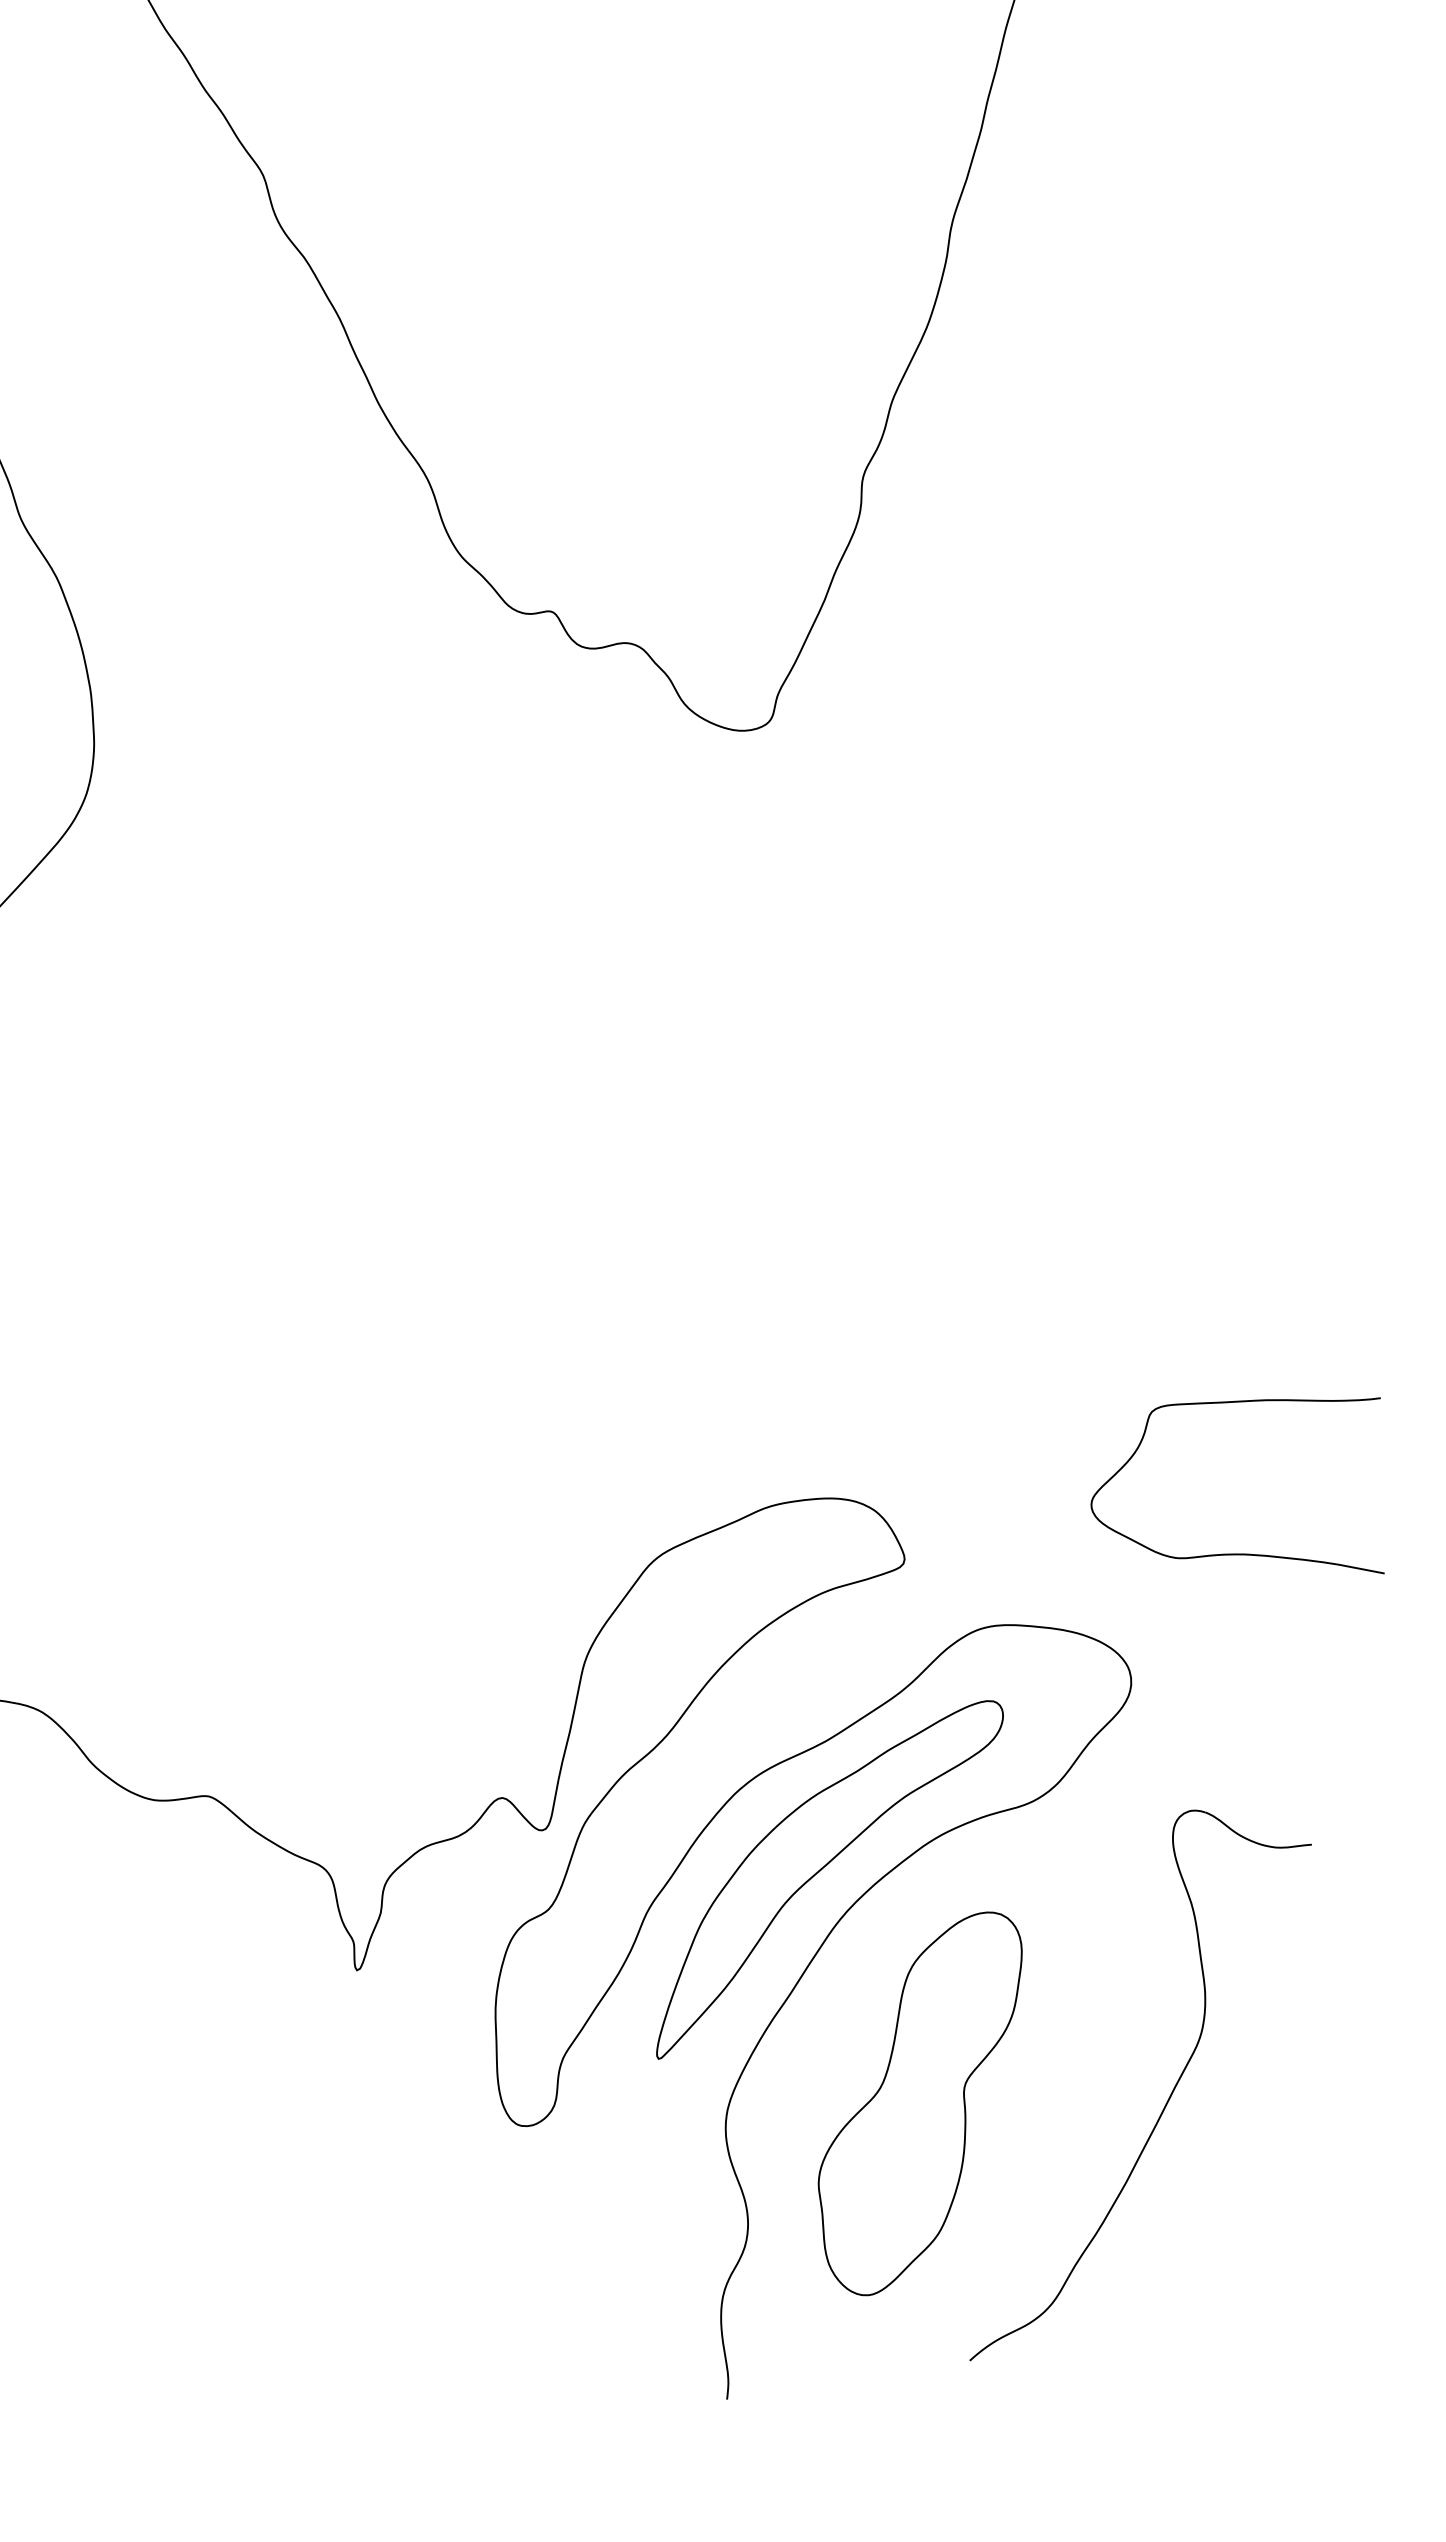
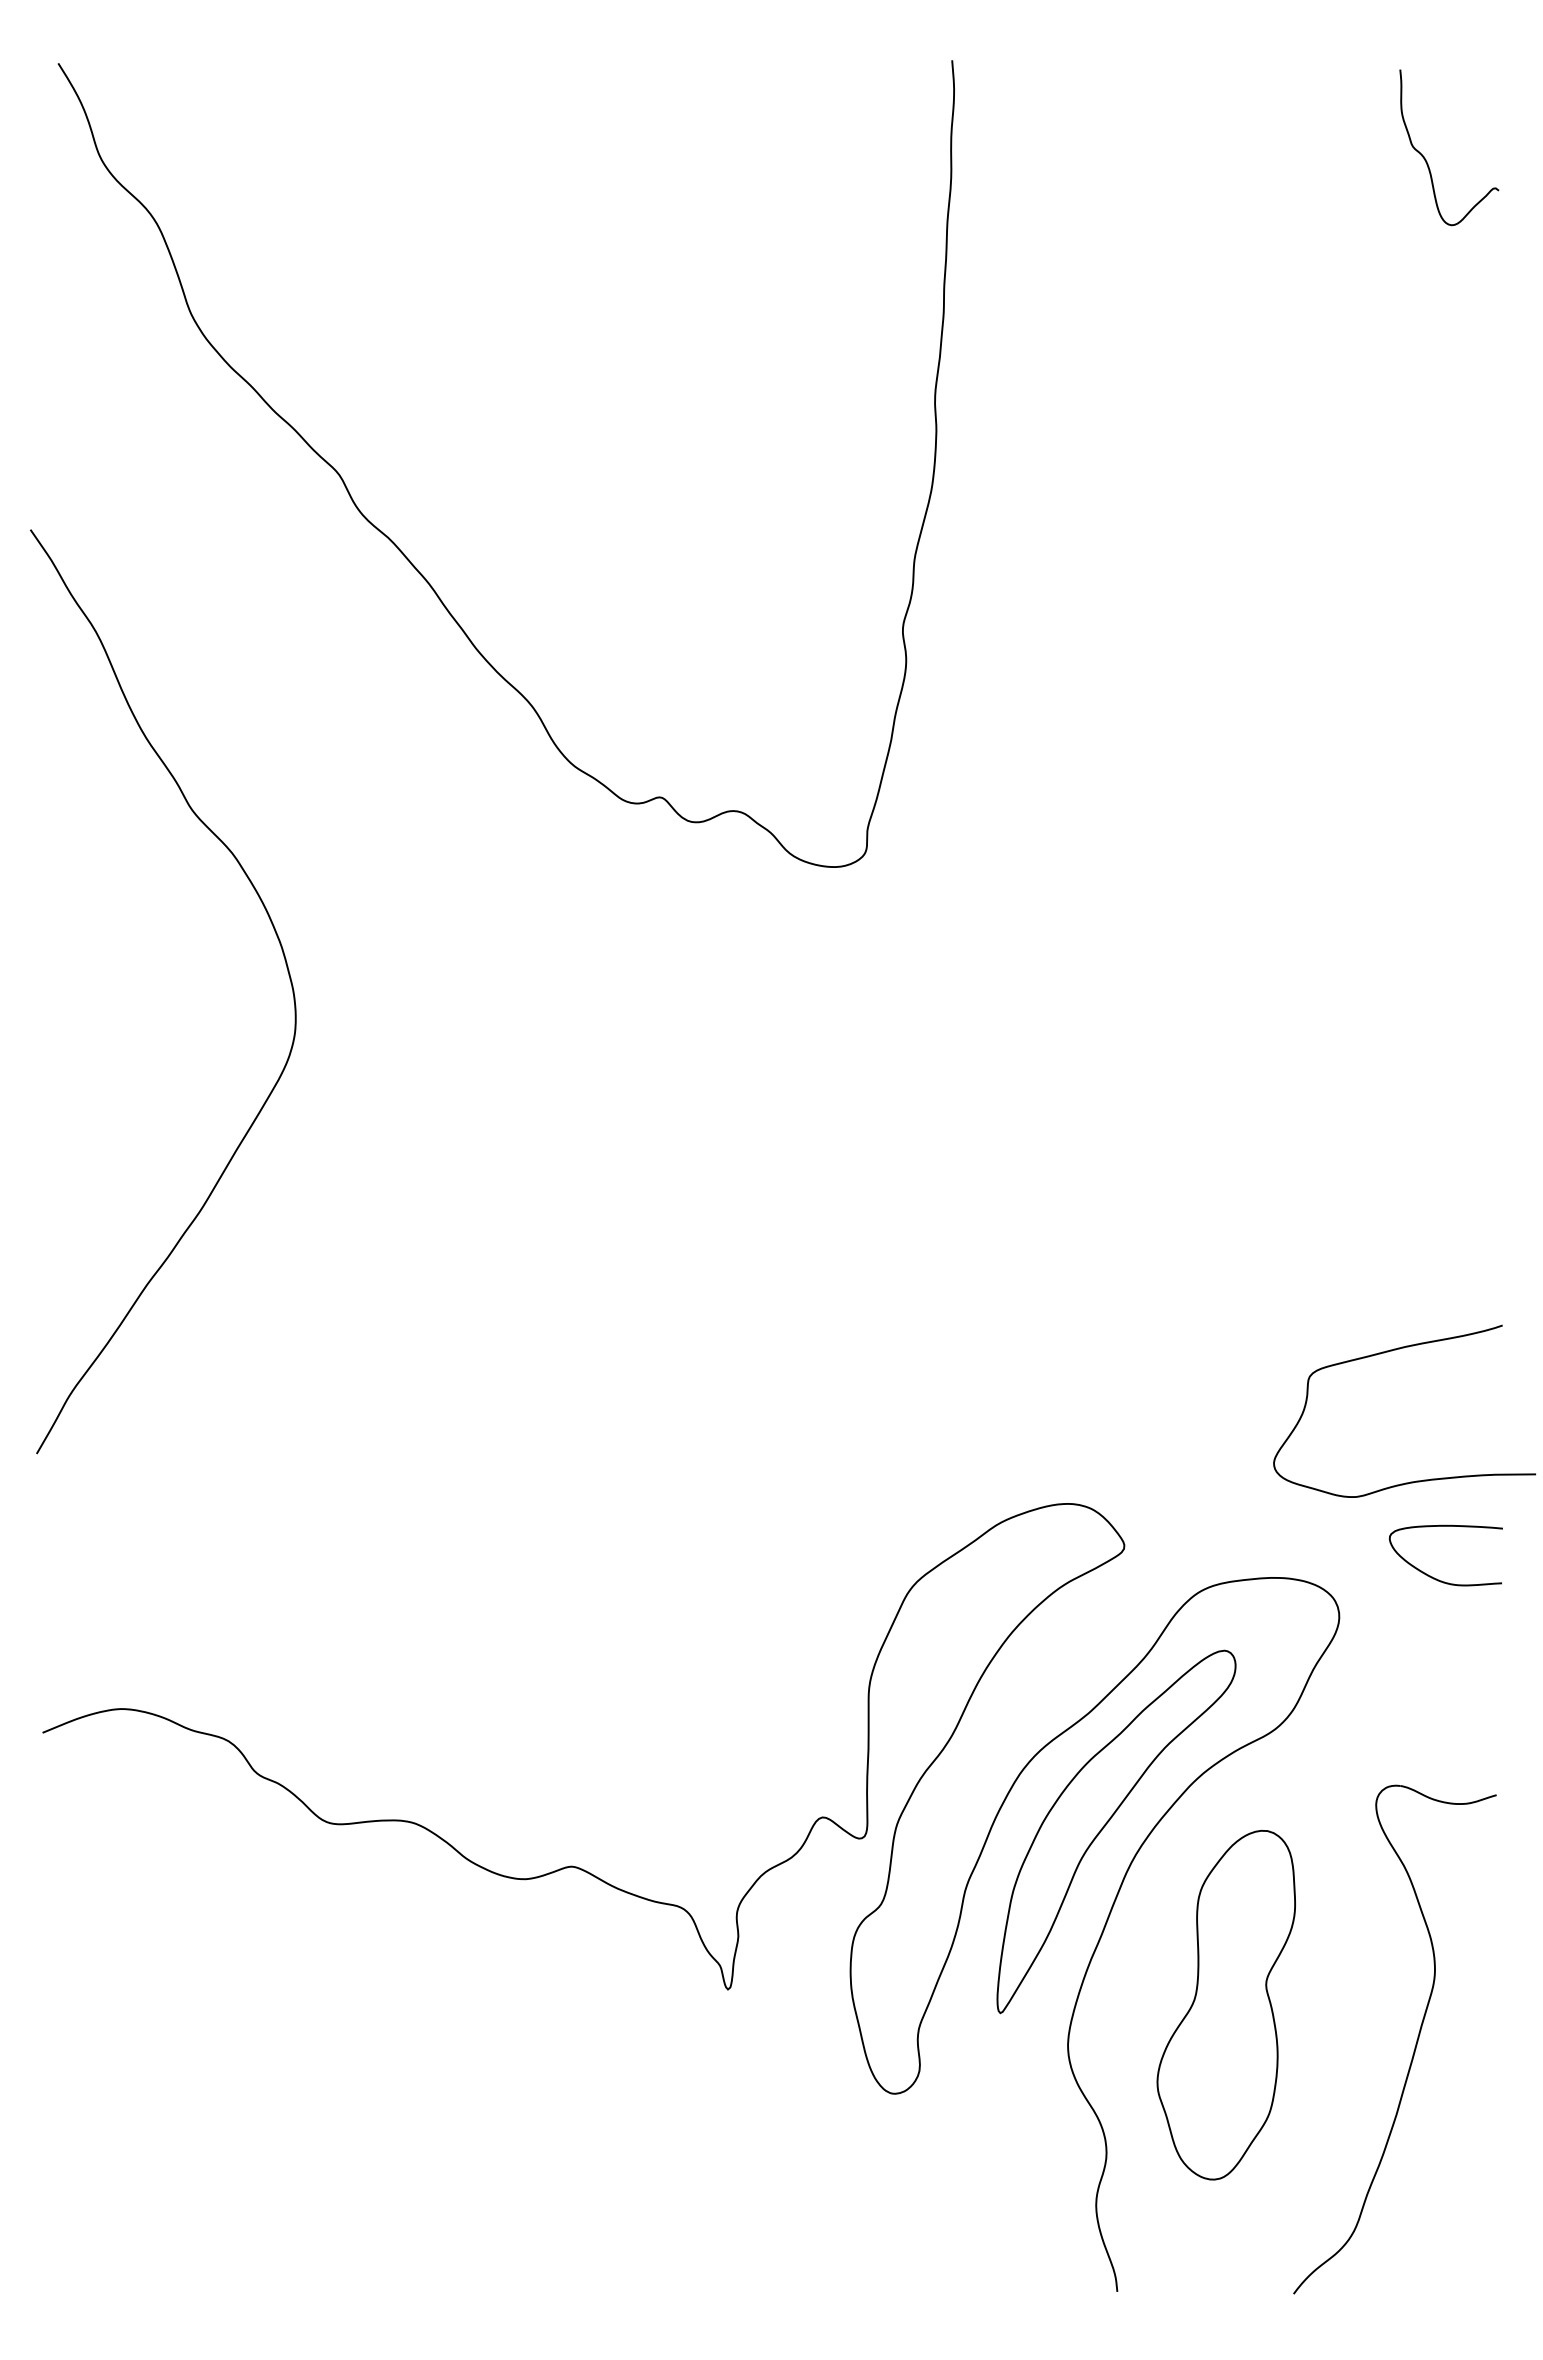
curve: (1246, 1666) -> (1434, 1577), added
part: (1163, 2106) -> (1415, 2043), moved

